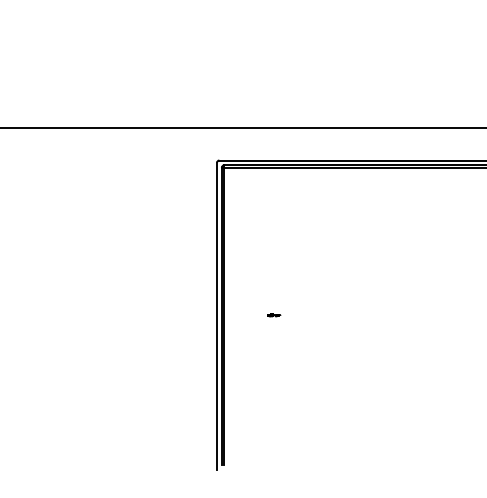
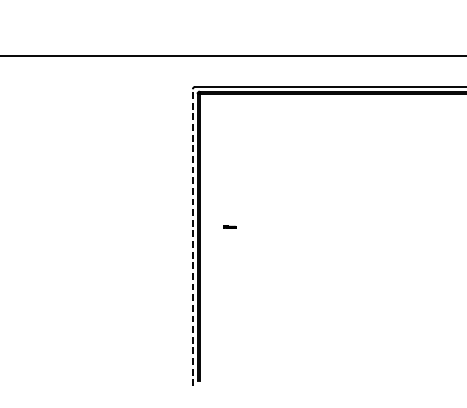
part: (274, 315) -> (230, 227), moved
line: (216, 316) -> (192, 237), solid -> dashed

